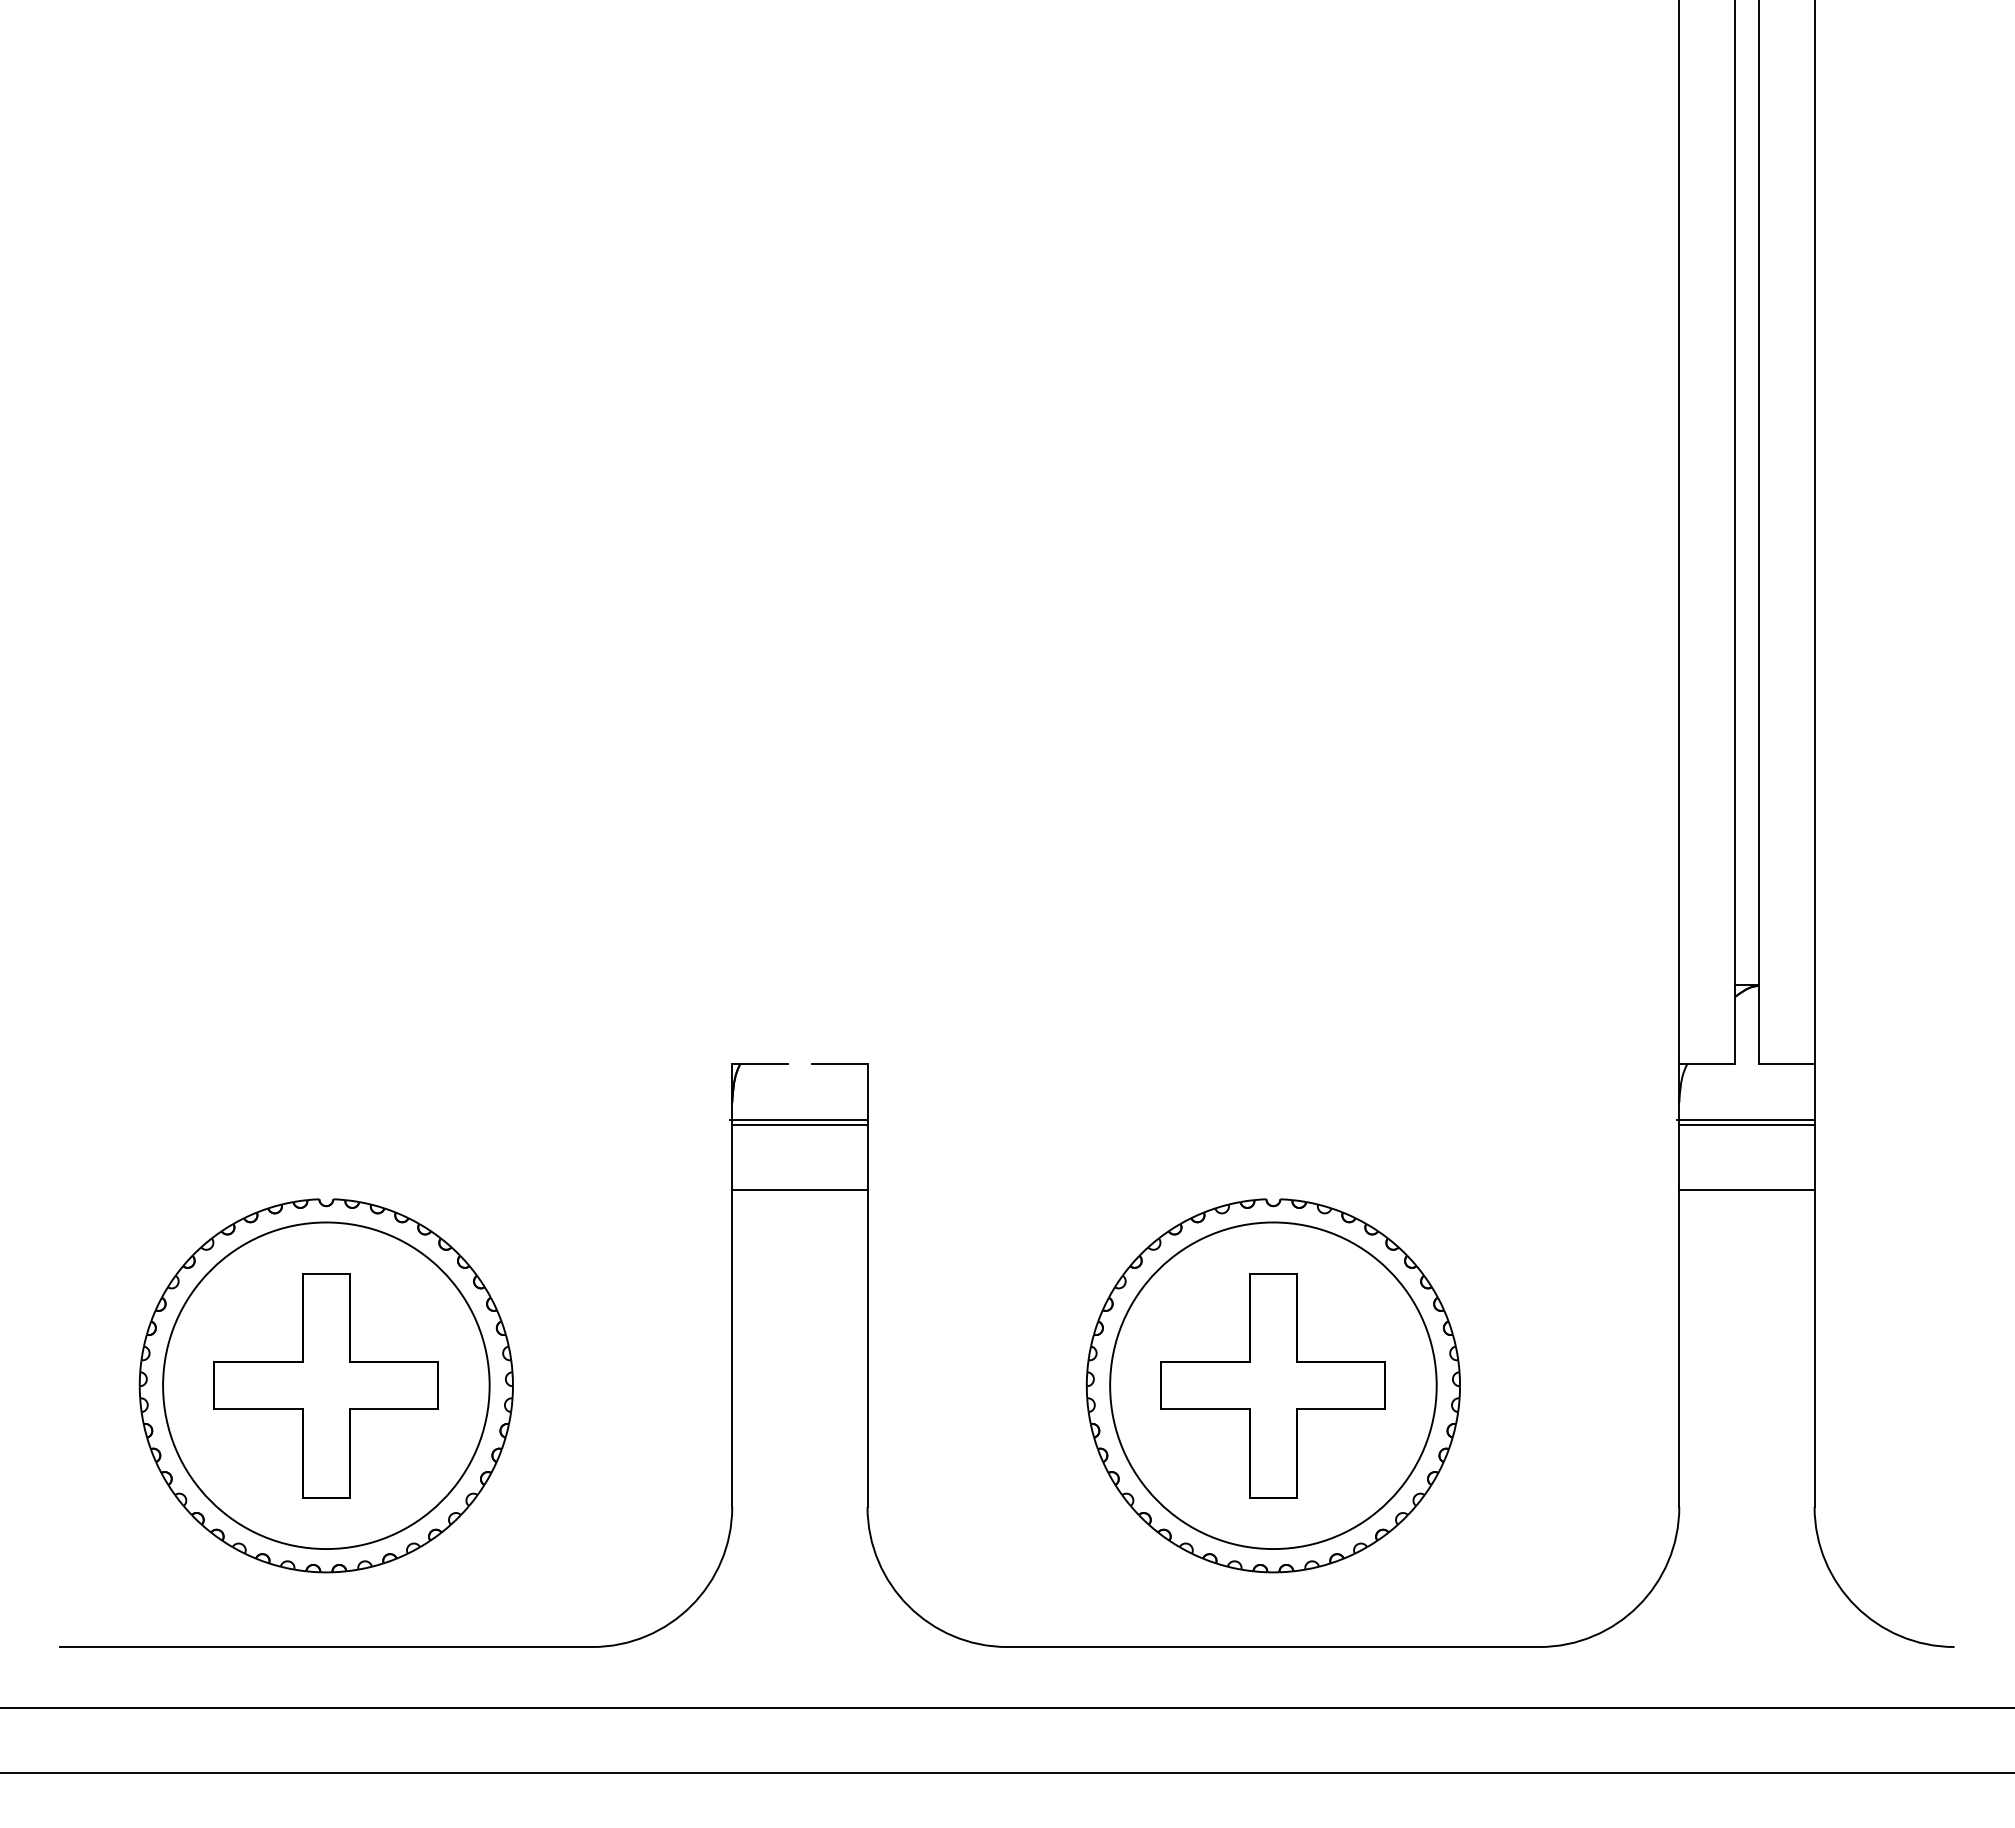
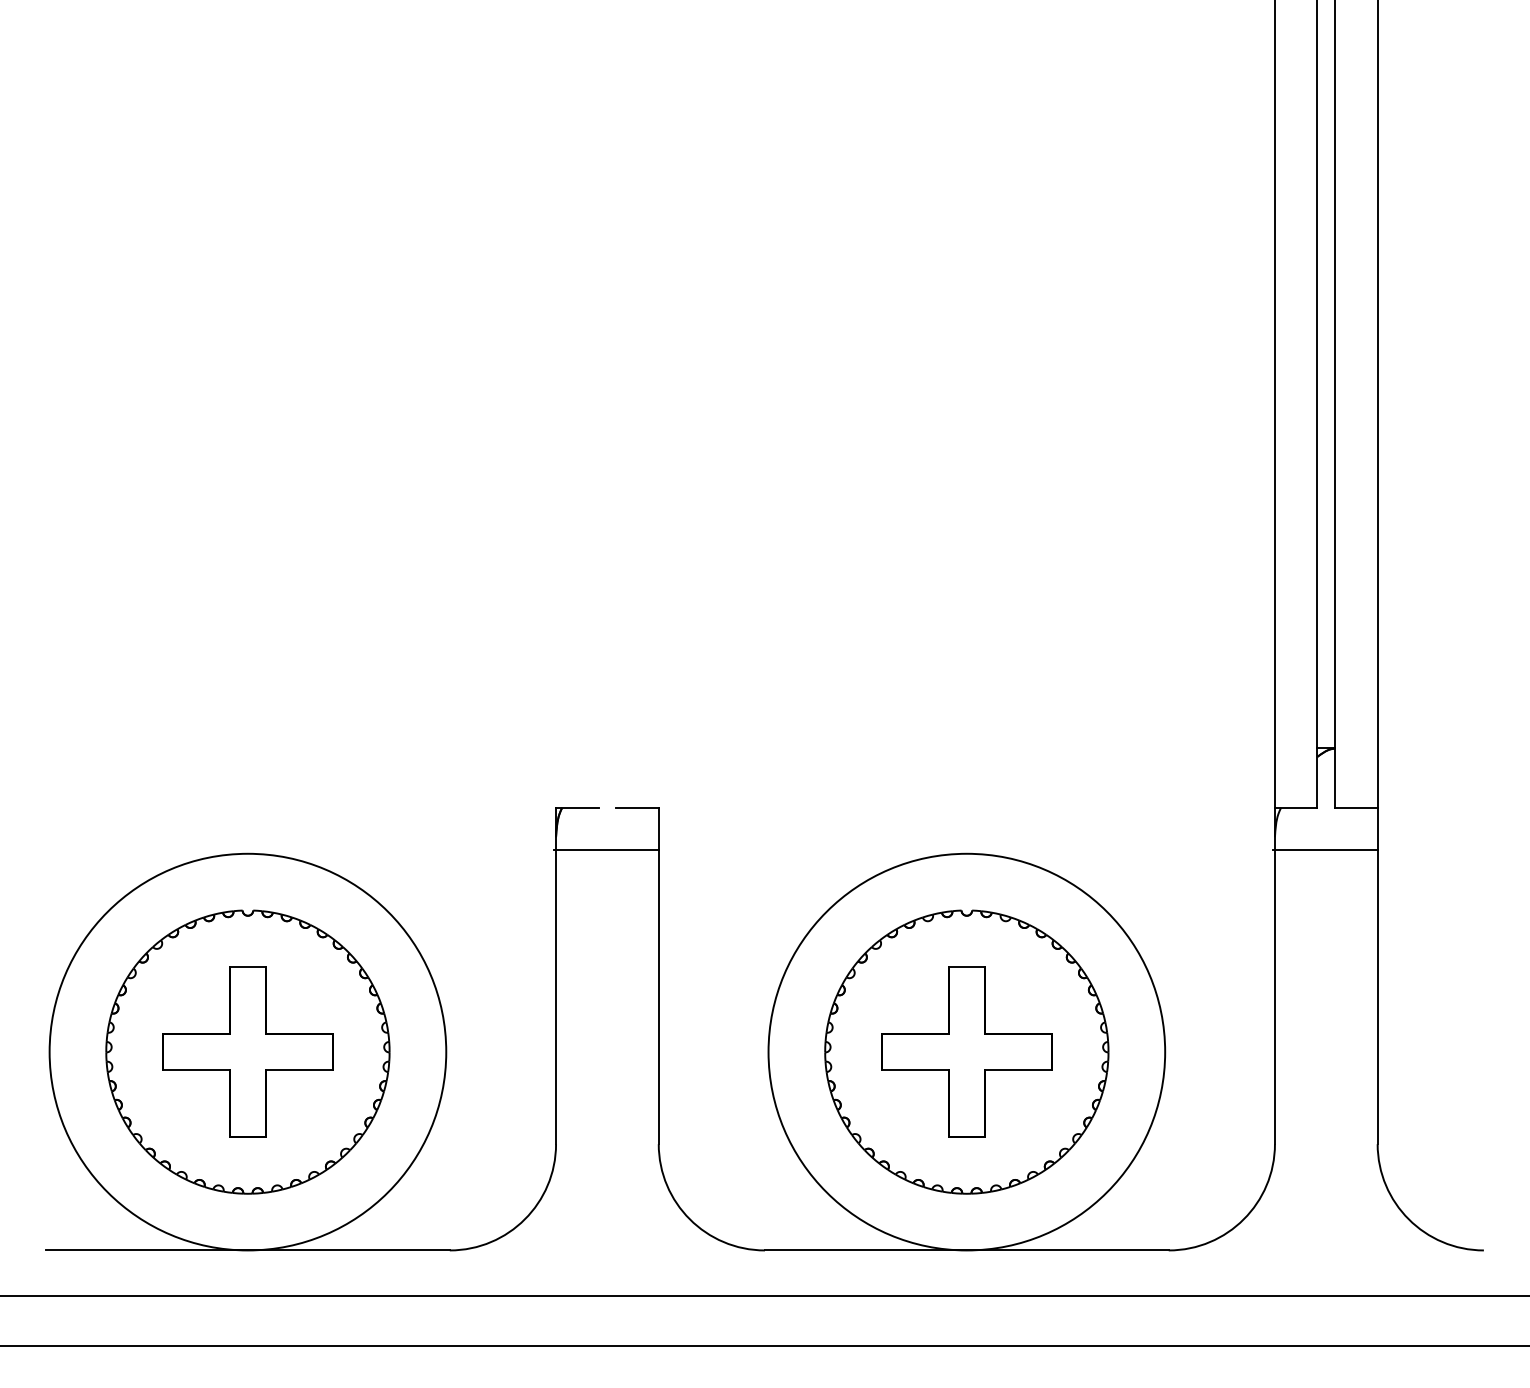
line: (799, 1124) -> (607, 853), removed
line: (1746, 1124) -> (1325, 853), removed
line: (799, 1189) -> (607, 903), removed
line: (1746, 1189) -> (1325, 903), removed
circle: (326, 1385) -> (248, 1051), size x1.6
circle: (1273, 1385) -> (966, 1051), size x1.6

